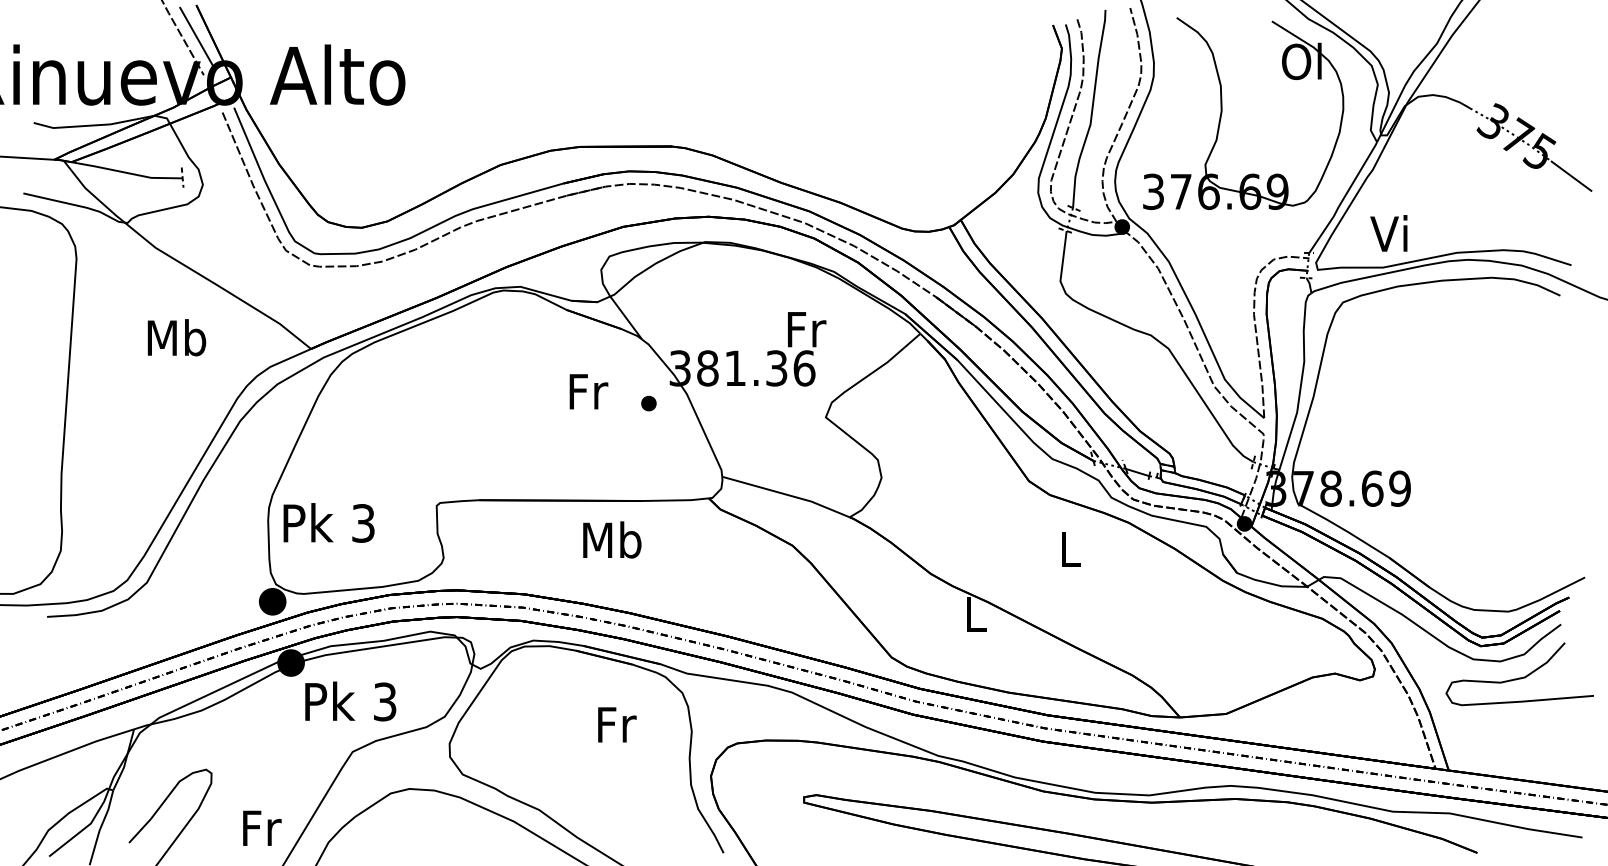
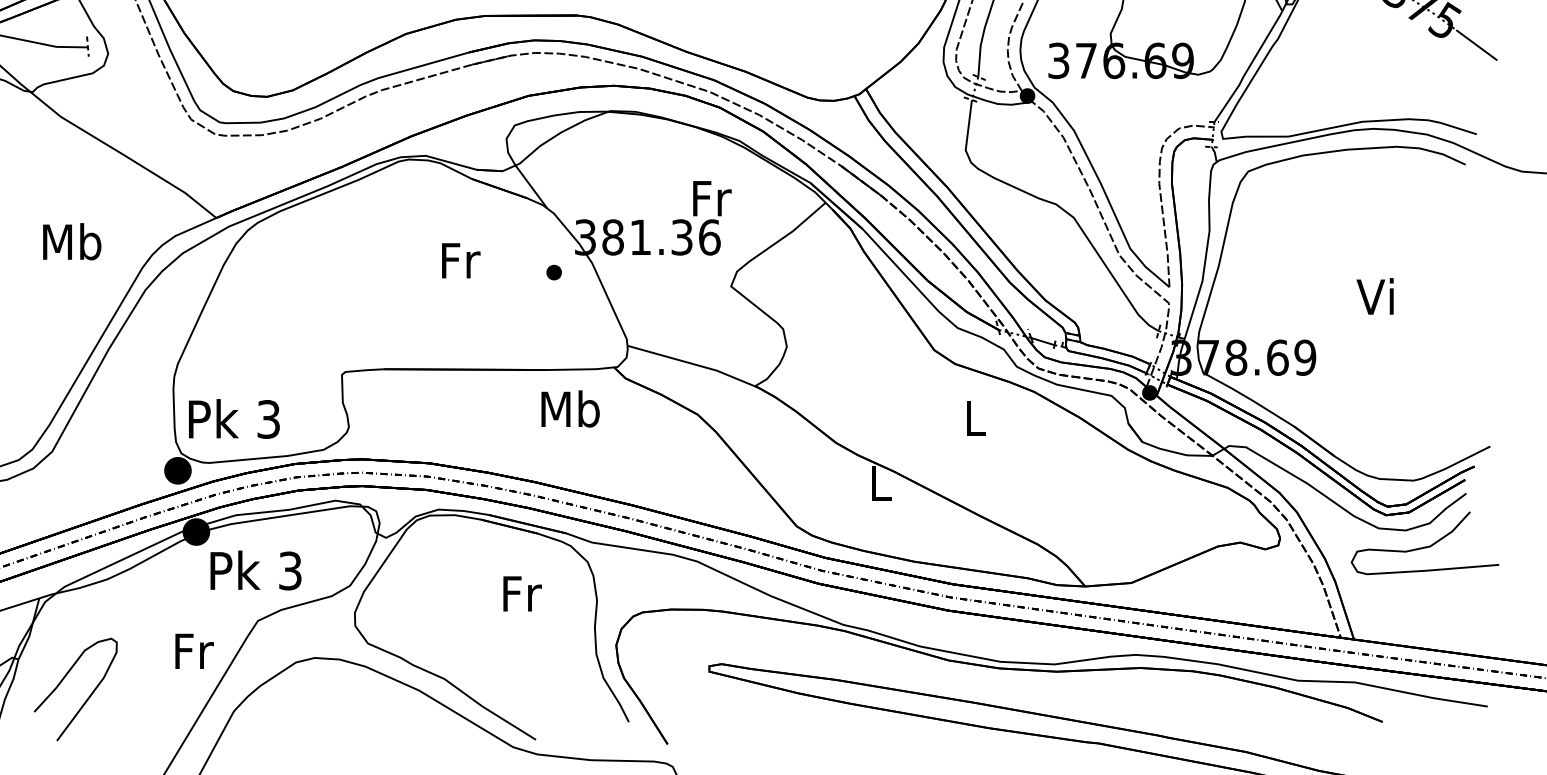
text: (1388, 233) -> (1374, 296), moved
text: (176, 337) -> (71, 241), moved
text: (588, 391) -> (460, 260), moved
text: (328, 522) -> (233, 418), moved
text: (612, 539) -> (570, 408), moved
text: (262, 827) -> (194, 650), moved

